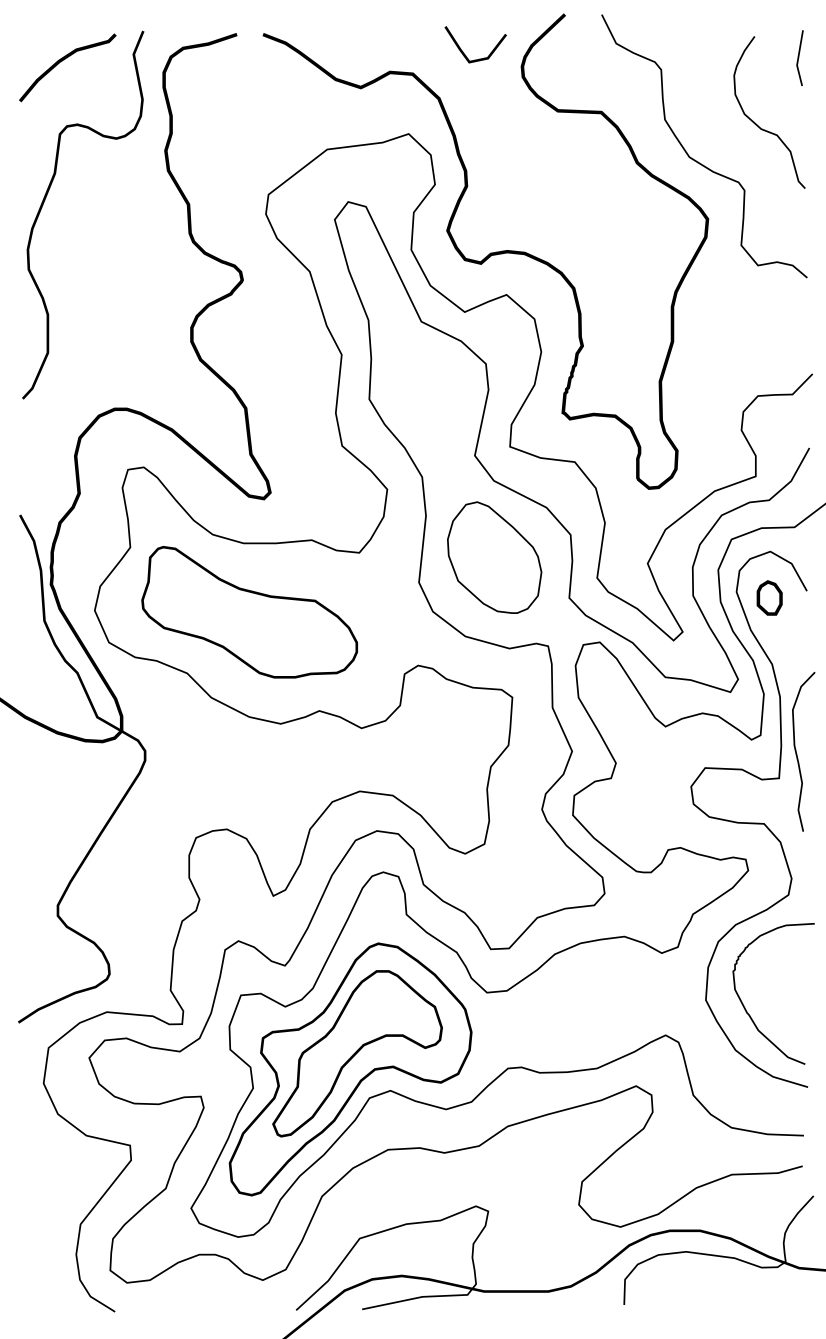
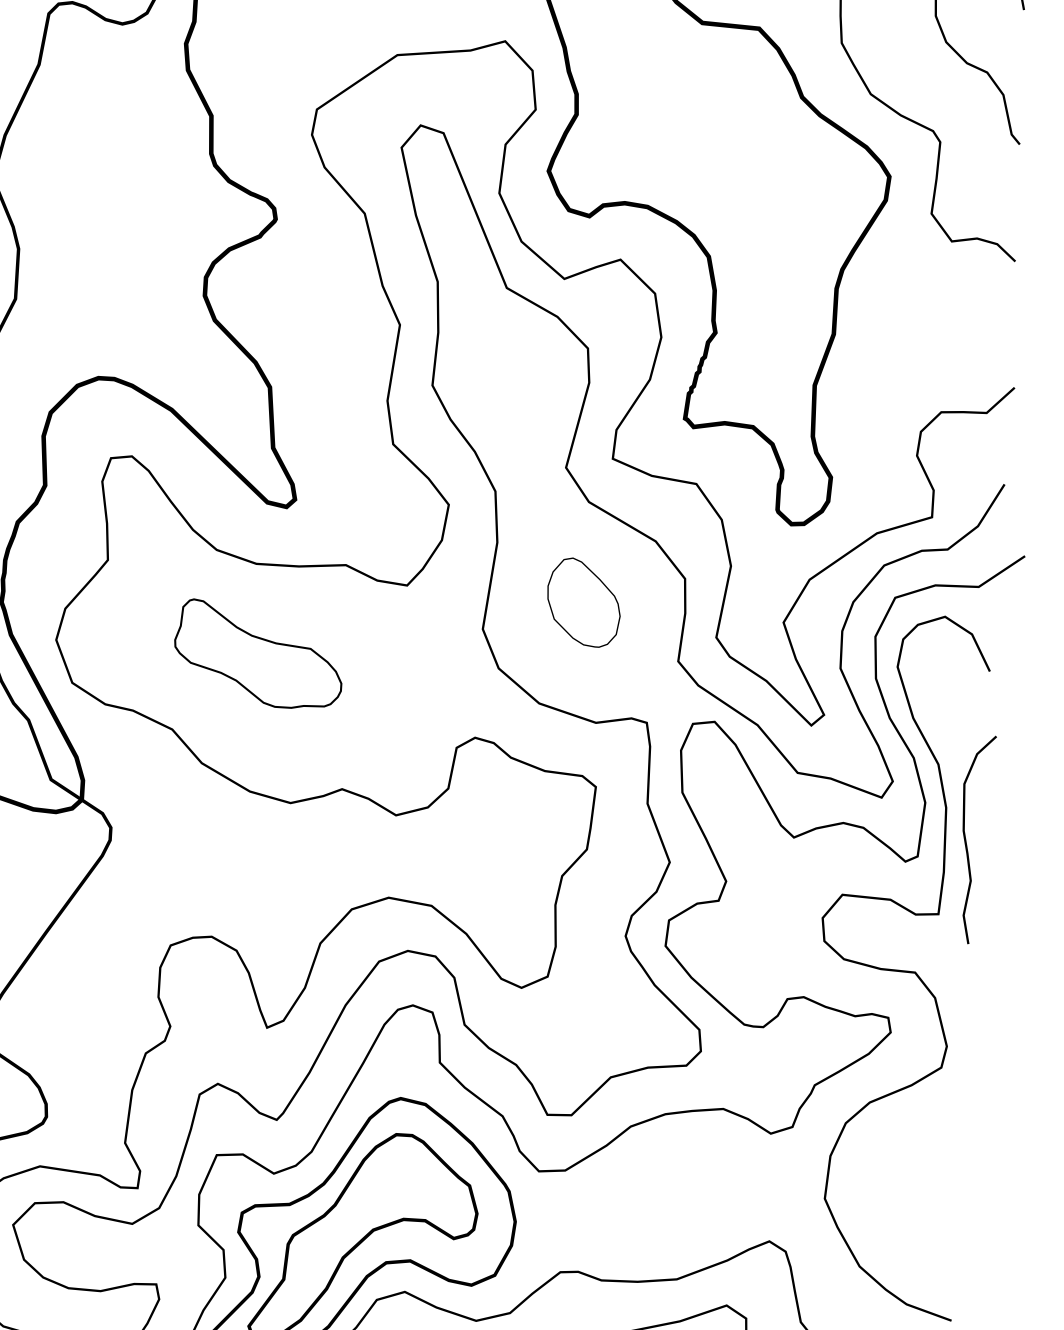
part: (494, 557) -> (583, 602), size x0.6
part: (769, 597) -> (940, 676), removed
part: (249, 612) -> (258, 654), size x0.6
curve: (797, 753) -> (967, 841), moved
curve: (745, 1007) -> (876, 1211), removed

